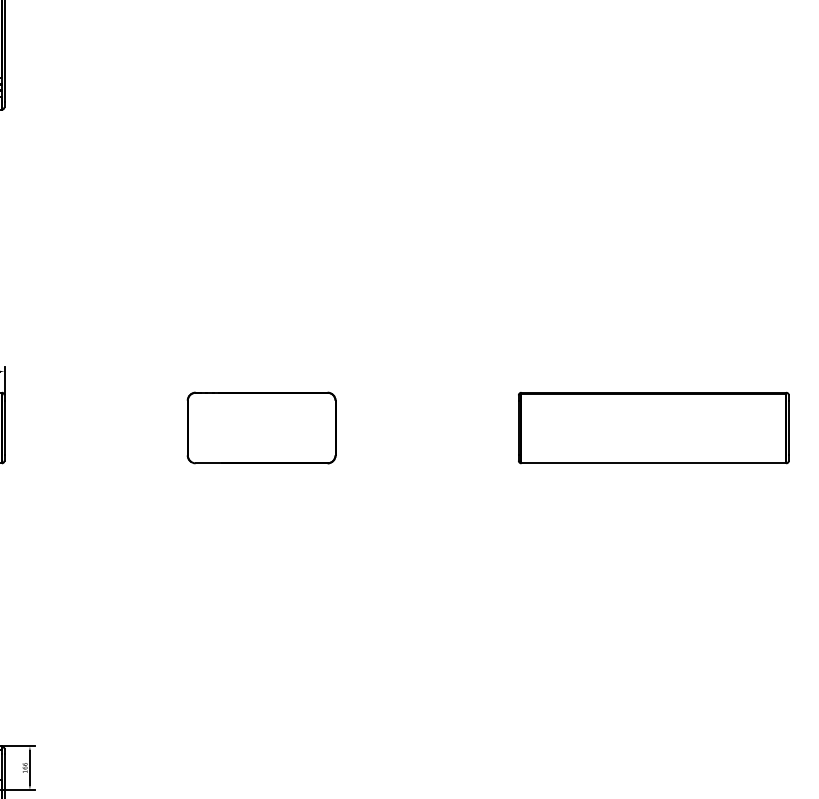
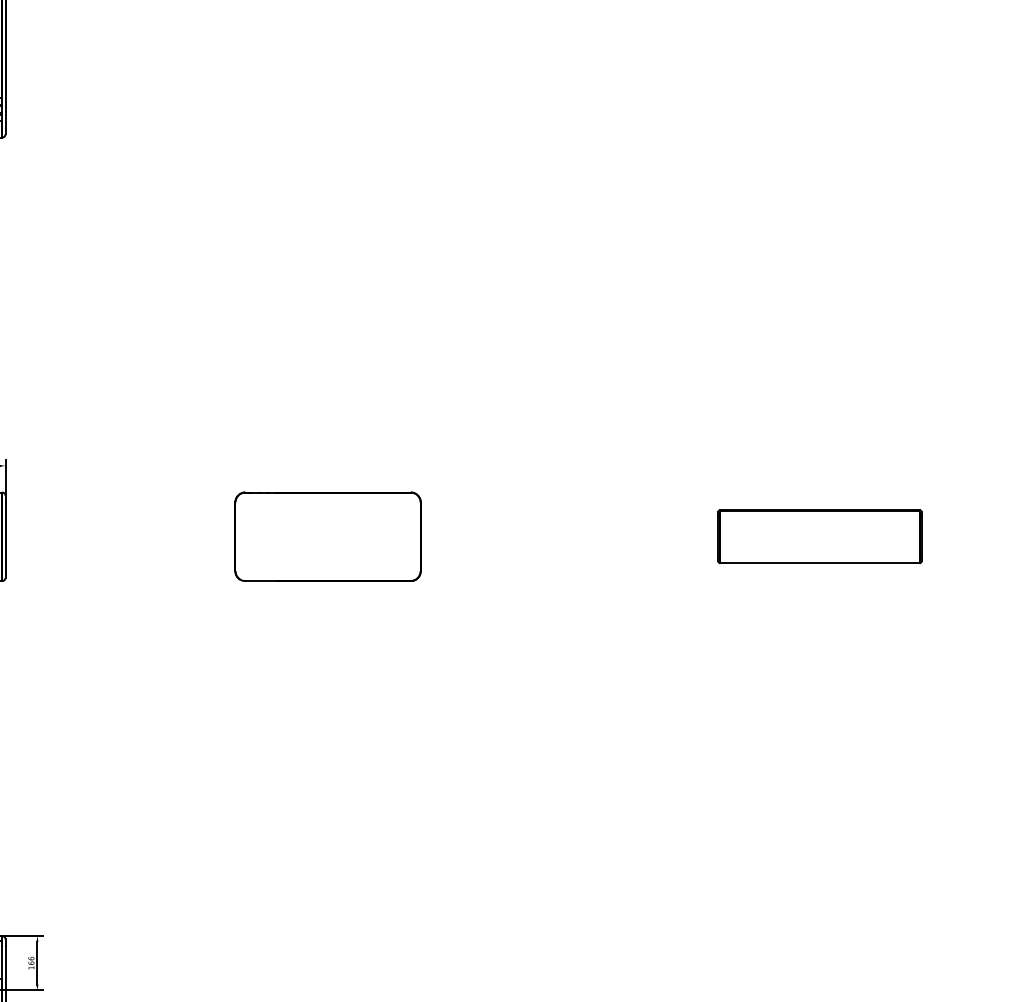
part: (653, 427) -> (819, 536), size x0.6

